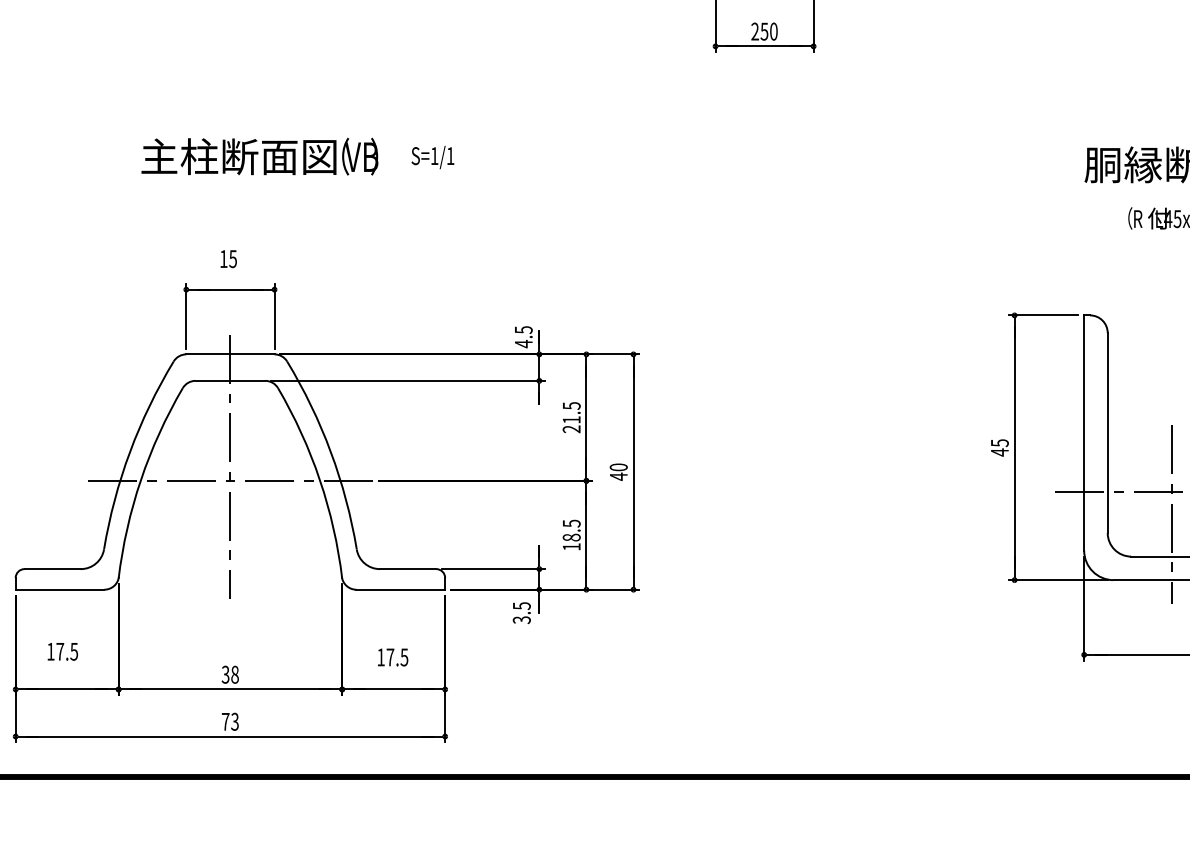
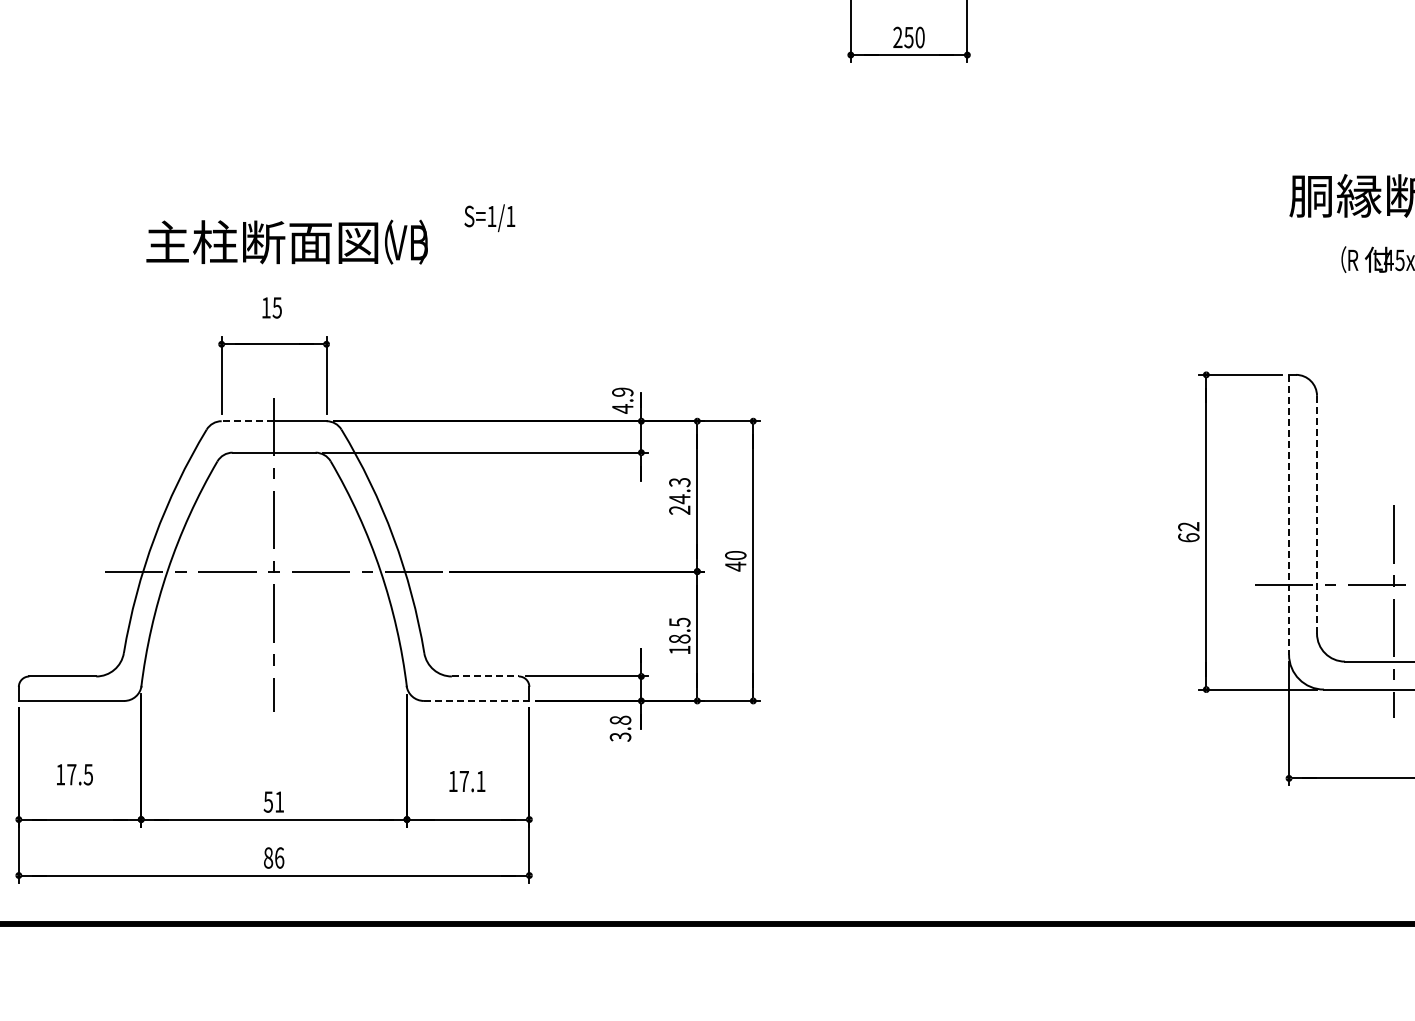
text: (259, 156) -> (286, 241), moved
text: (432, 157) -> (489, 218), moved
text: (523, 329) -> (622, 391), 4.5 -> 4.9
line: (208, 354) -> (247, 421), solid -> dashed
text: (571, 413) -> (679, 491), 21.5 -> 24.3
line: (1084, 432) -> (1289, 514), solid -> dashed
line: (1108, 432) -> (1317, 514), solid -> dashed
text: (999, 448) -> (1188, 532), 45 -> 62
line: (408, 569) -> (485, 676), solid -> dashed
line: (400, 589) -> (476, 700), solid -> dashed
text: (521, 606) -> (620, 720), 3.5 -> 3.8
text: (404, 657) -> (480, 781), 17.5 -> 17.1
text: (230, 674) -> (274, 801), 38 -> 51
text: (230, 721) -> (274, 857), 73 -> 86

